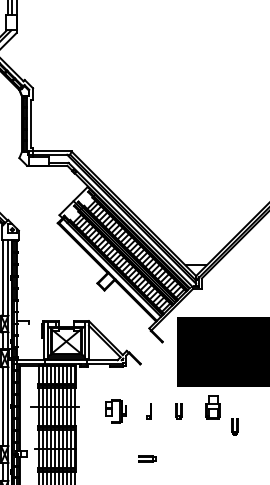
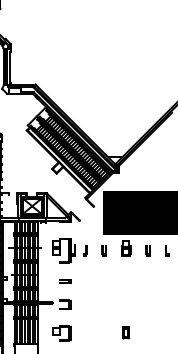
part: (115, 410) -> (63, 250), size x1.67
part: (233, 426) -> (147, 250), moved
part: (148, 459) -> (65, 281), moved

